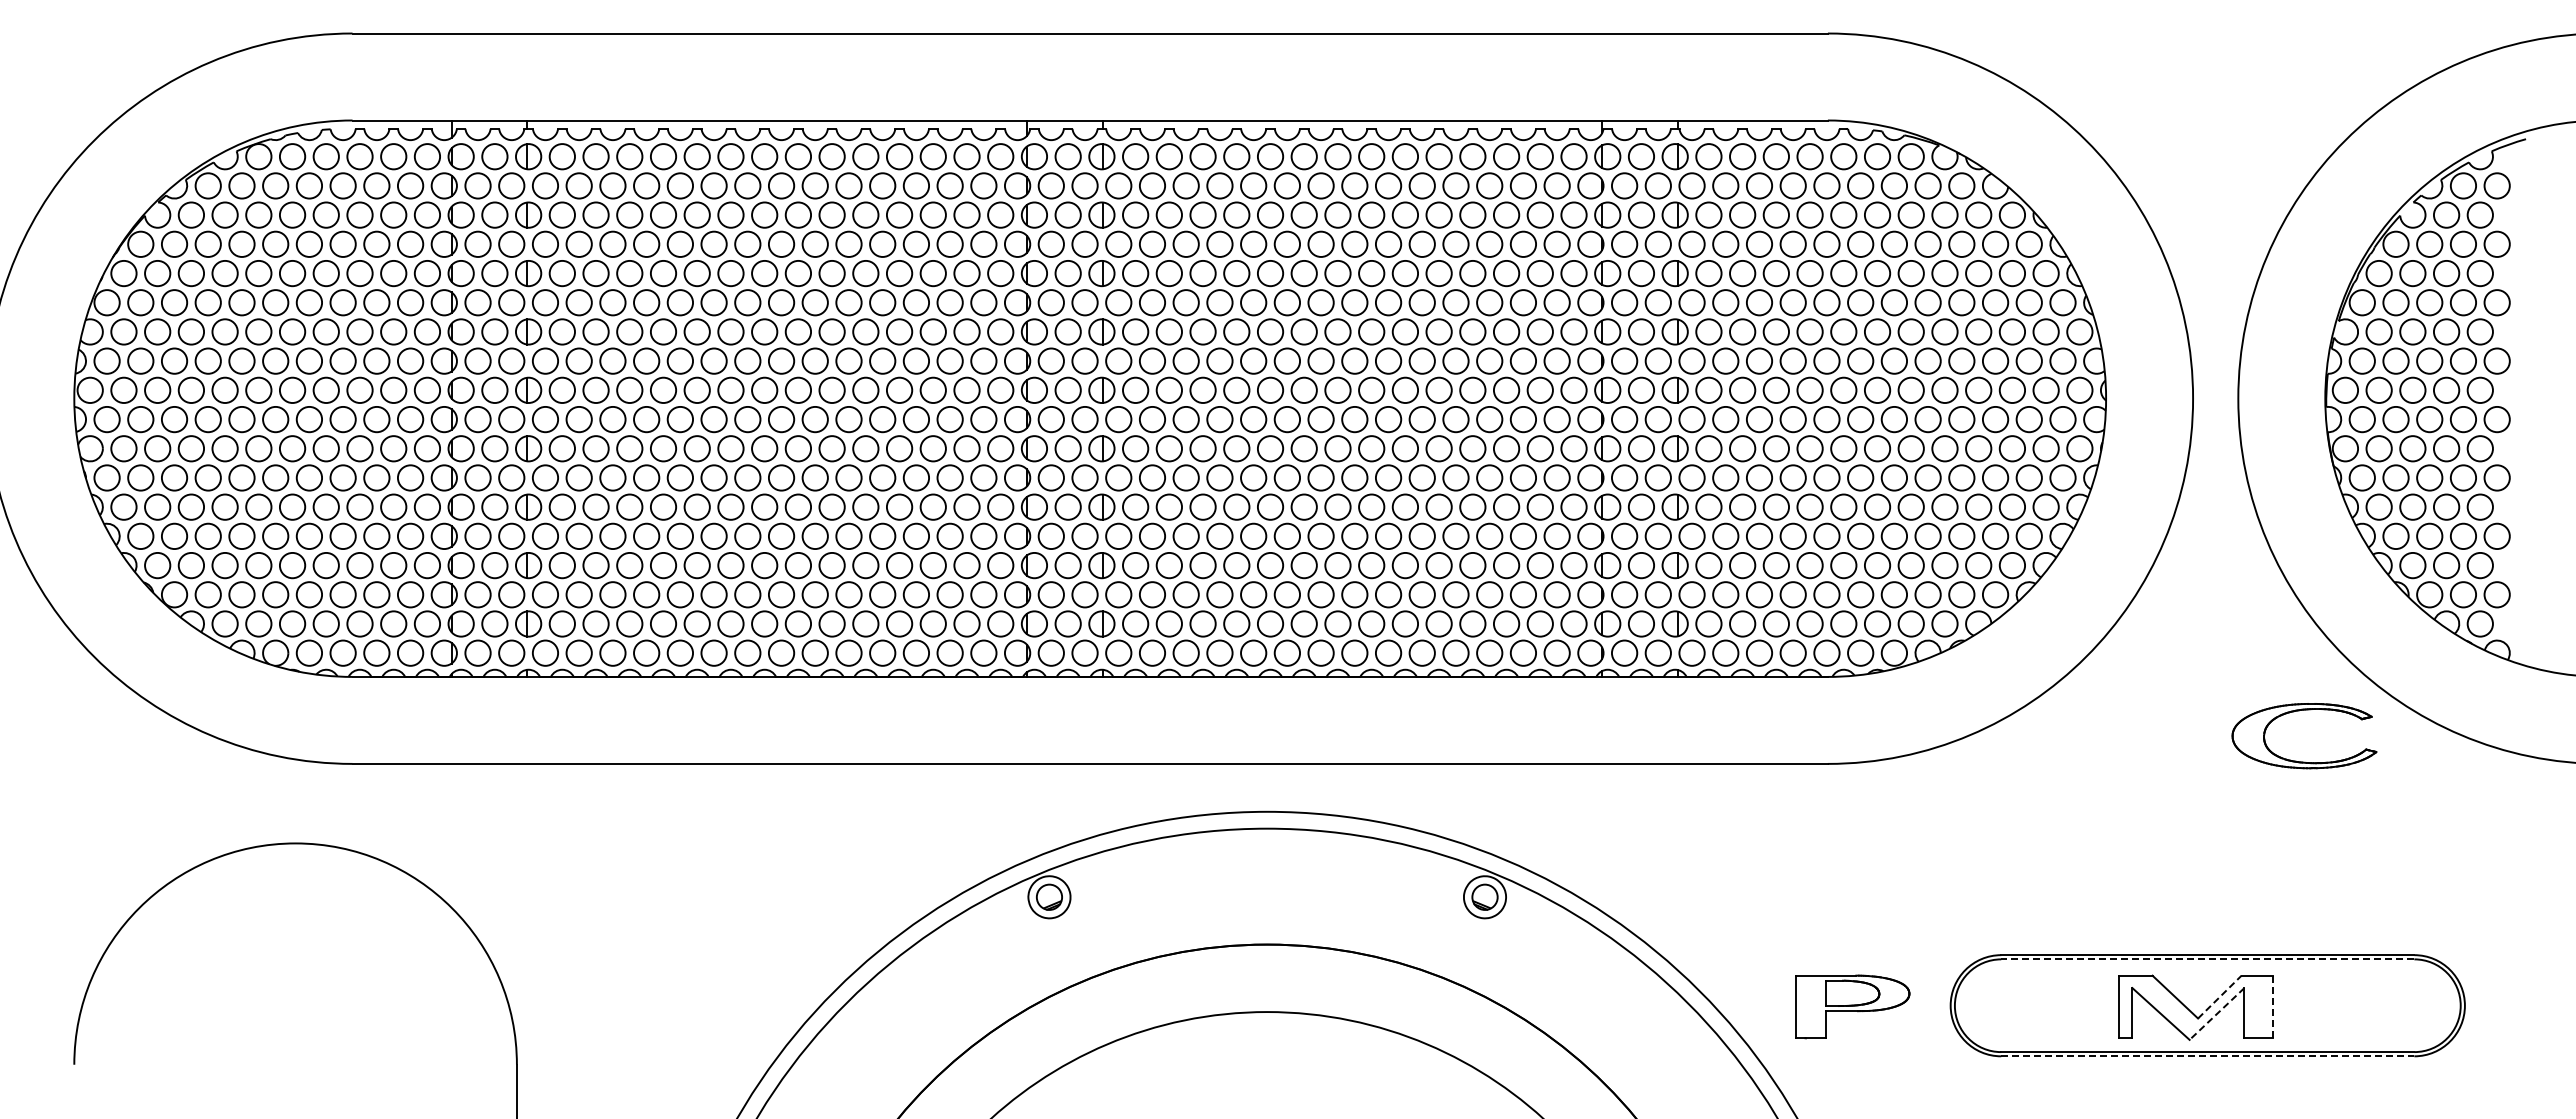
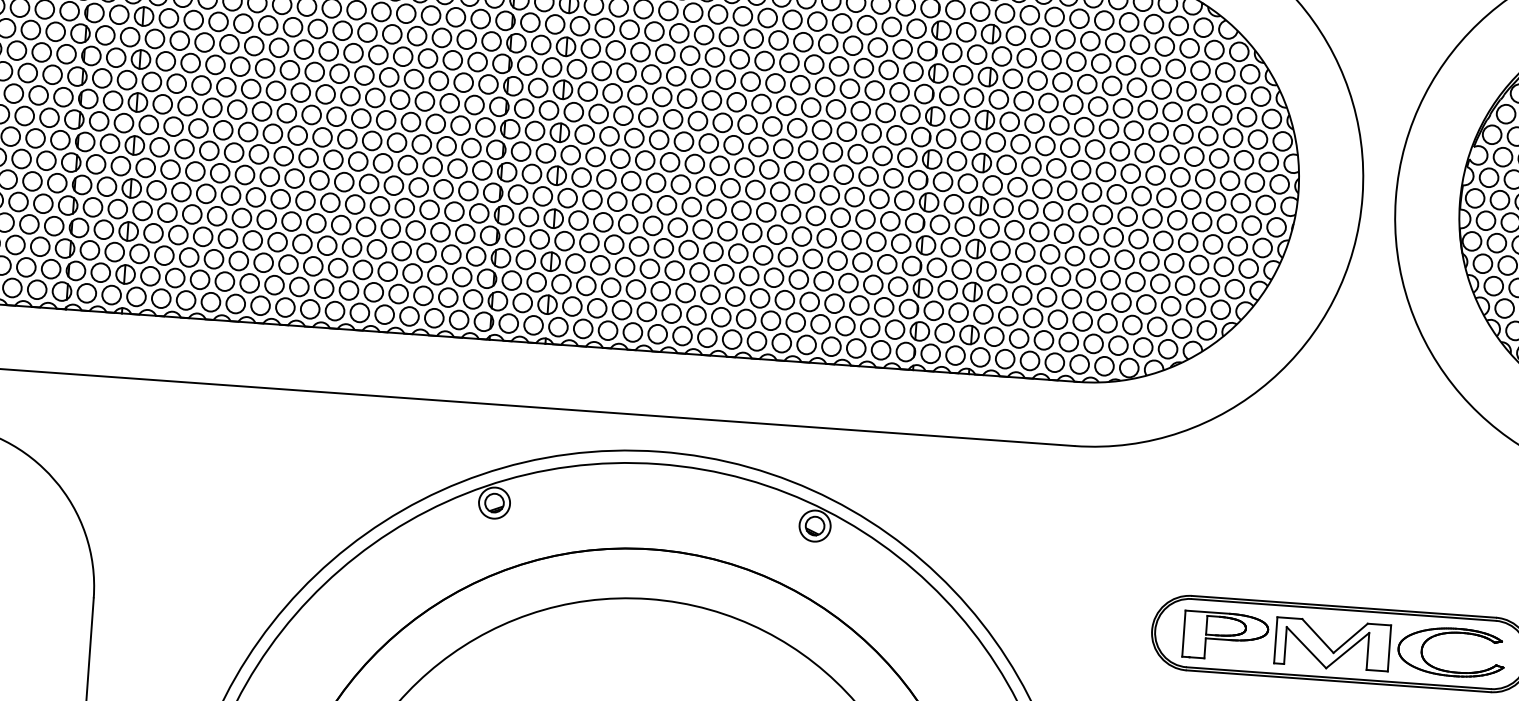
part: (2304, 761) -> (1450, 670), moved
line: (2207, 959) -> (1343, 610), dashed -> solid
line: (2220, 996) -> (1351, 637), dashed -> solid
part: (1852, 1006) -> (1225, 636), moved
line: (2273, 1007) -> (1389, 648), dashed -> solid
line: (2217, 1013) -> (1348, 650), dashed -> solid
line: (2207, 1056) -> (1338, 681), dashed -> solid

